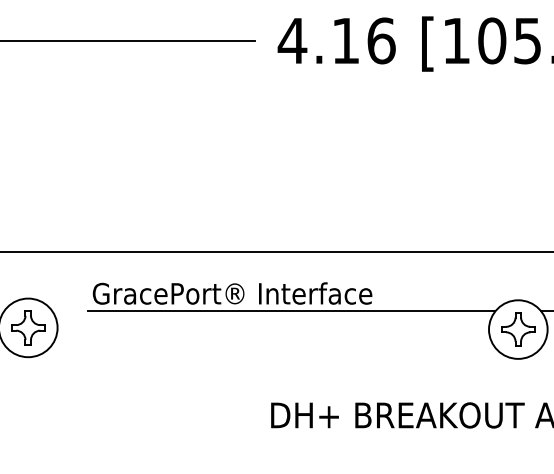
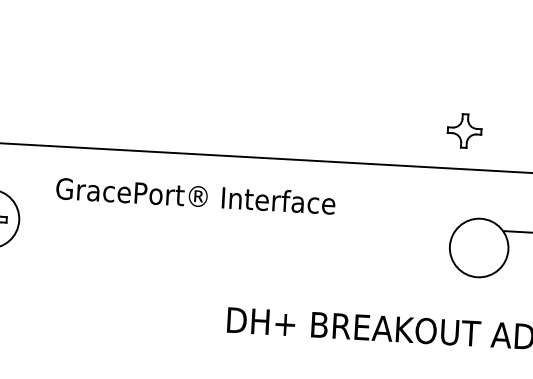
line: (291, 311) -> (253, 217), removed
part: (518, 329) -> (464, 130), moved

